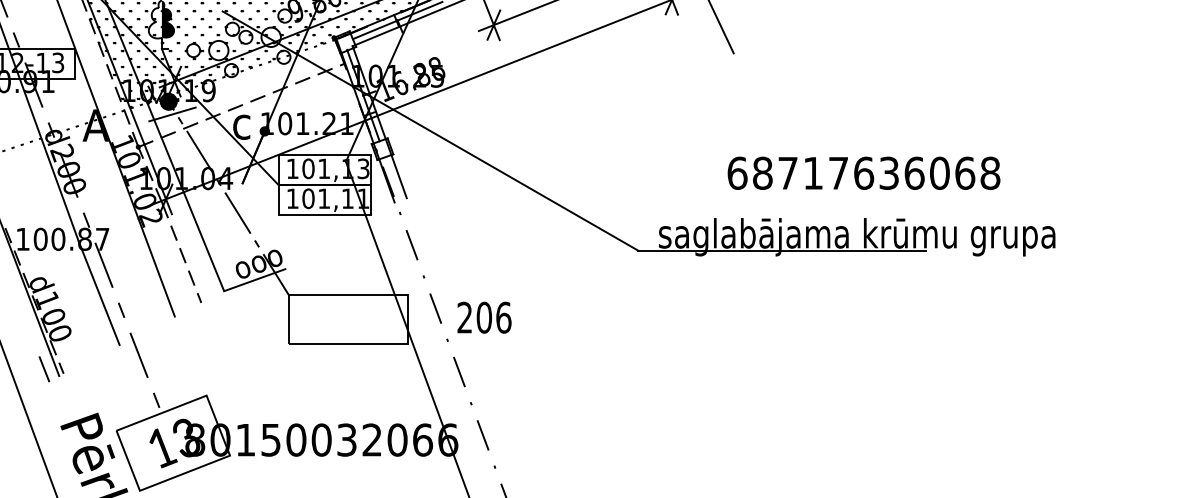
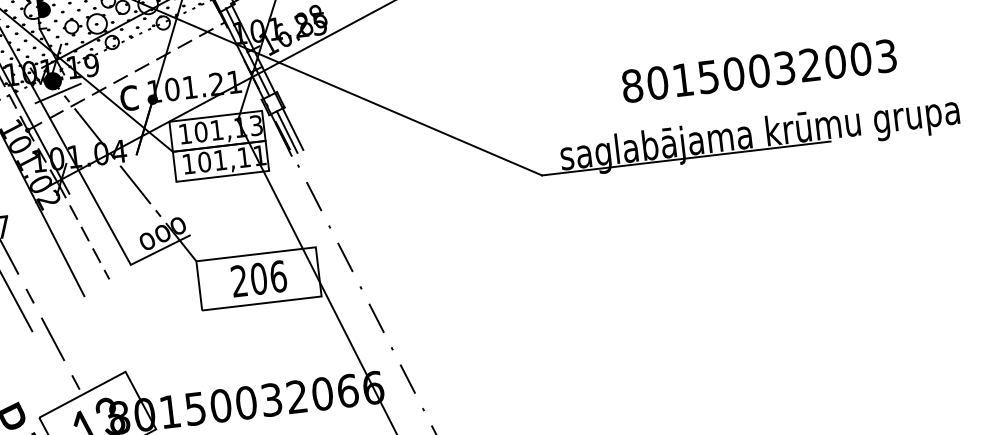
text: (863, 172) -> (758, 70), 68717636068 -> 80150032003
line: (392, 178) -> (286, 131), added
text: (484, 317) -> (259, 278), moved

